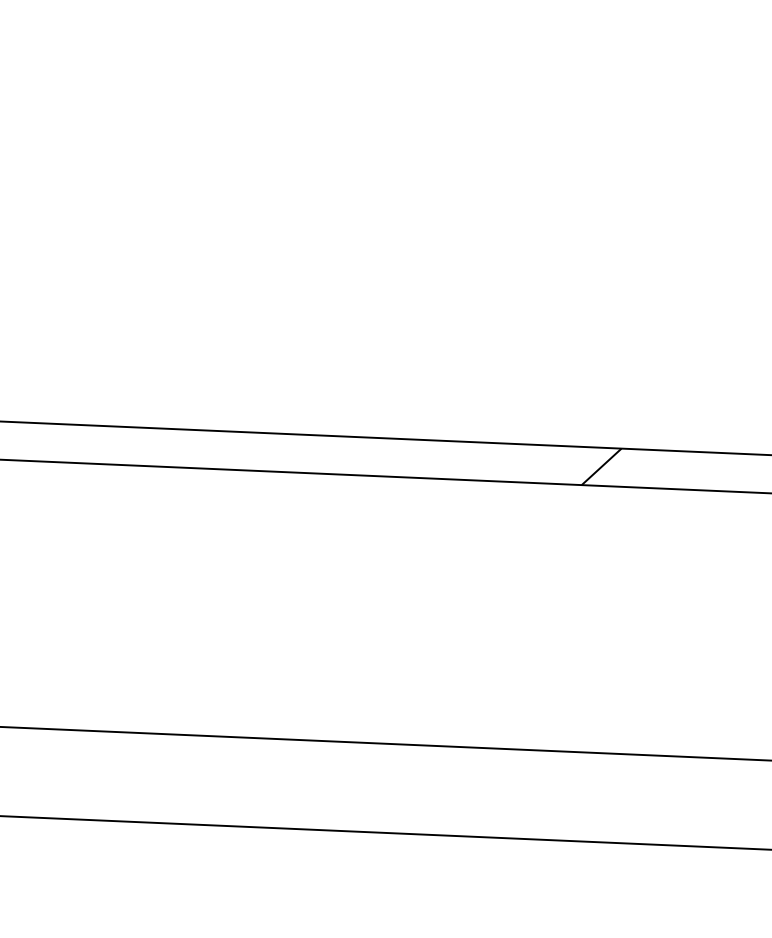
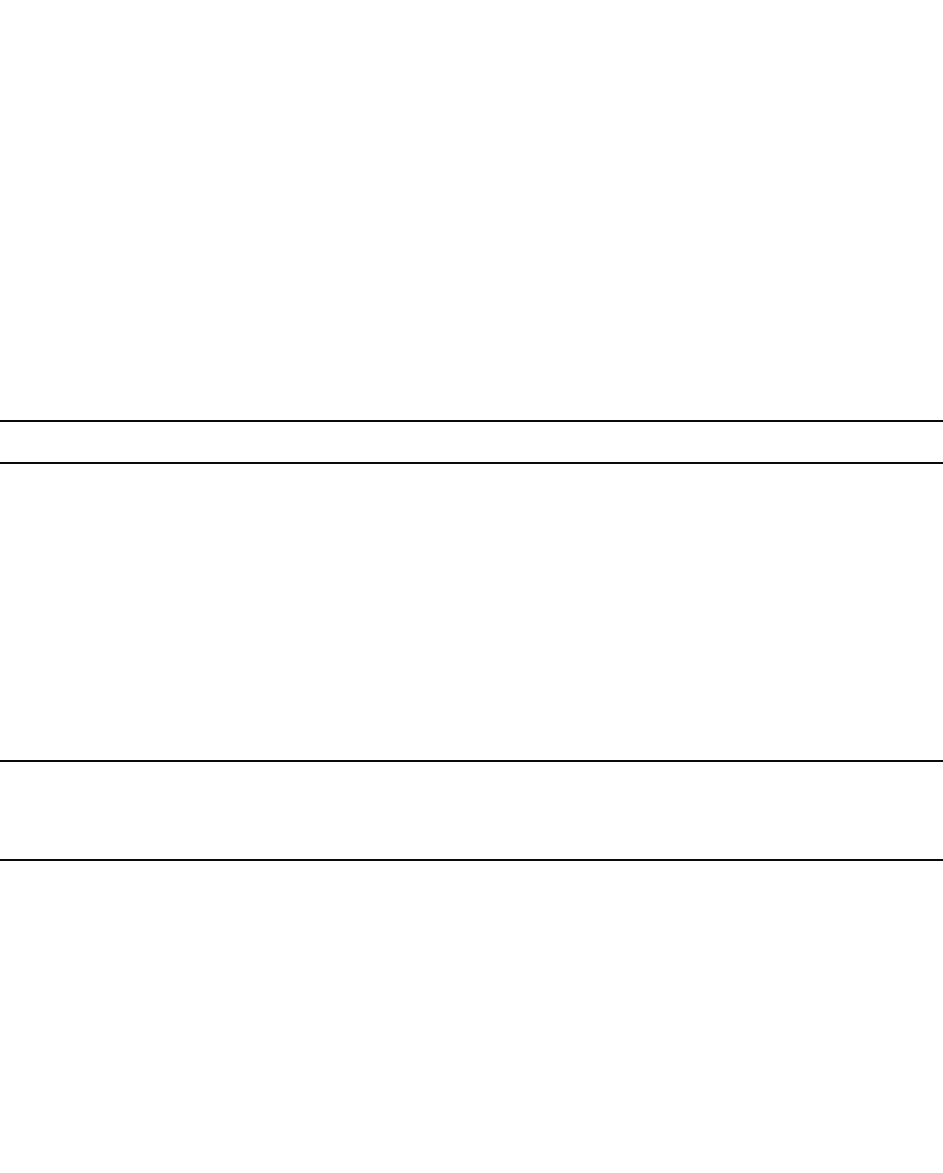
hatch: (601, 466) -> (781, 441), removed

